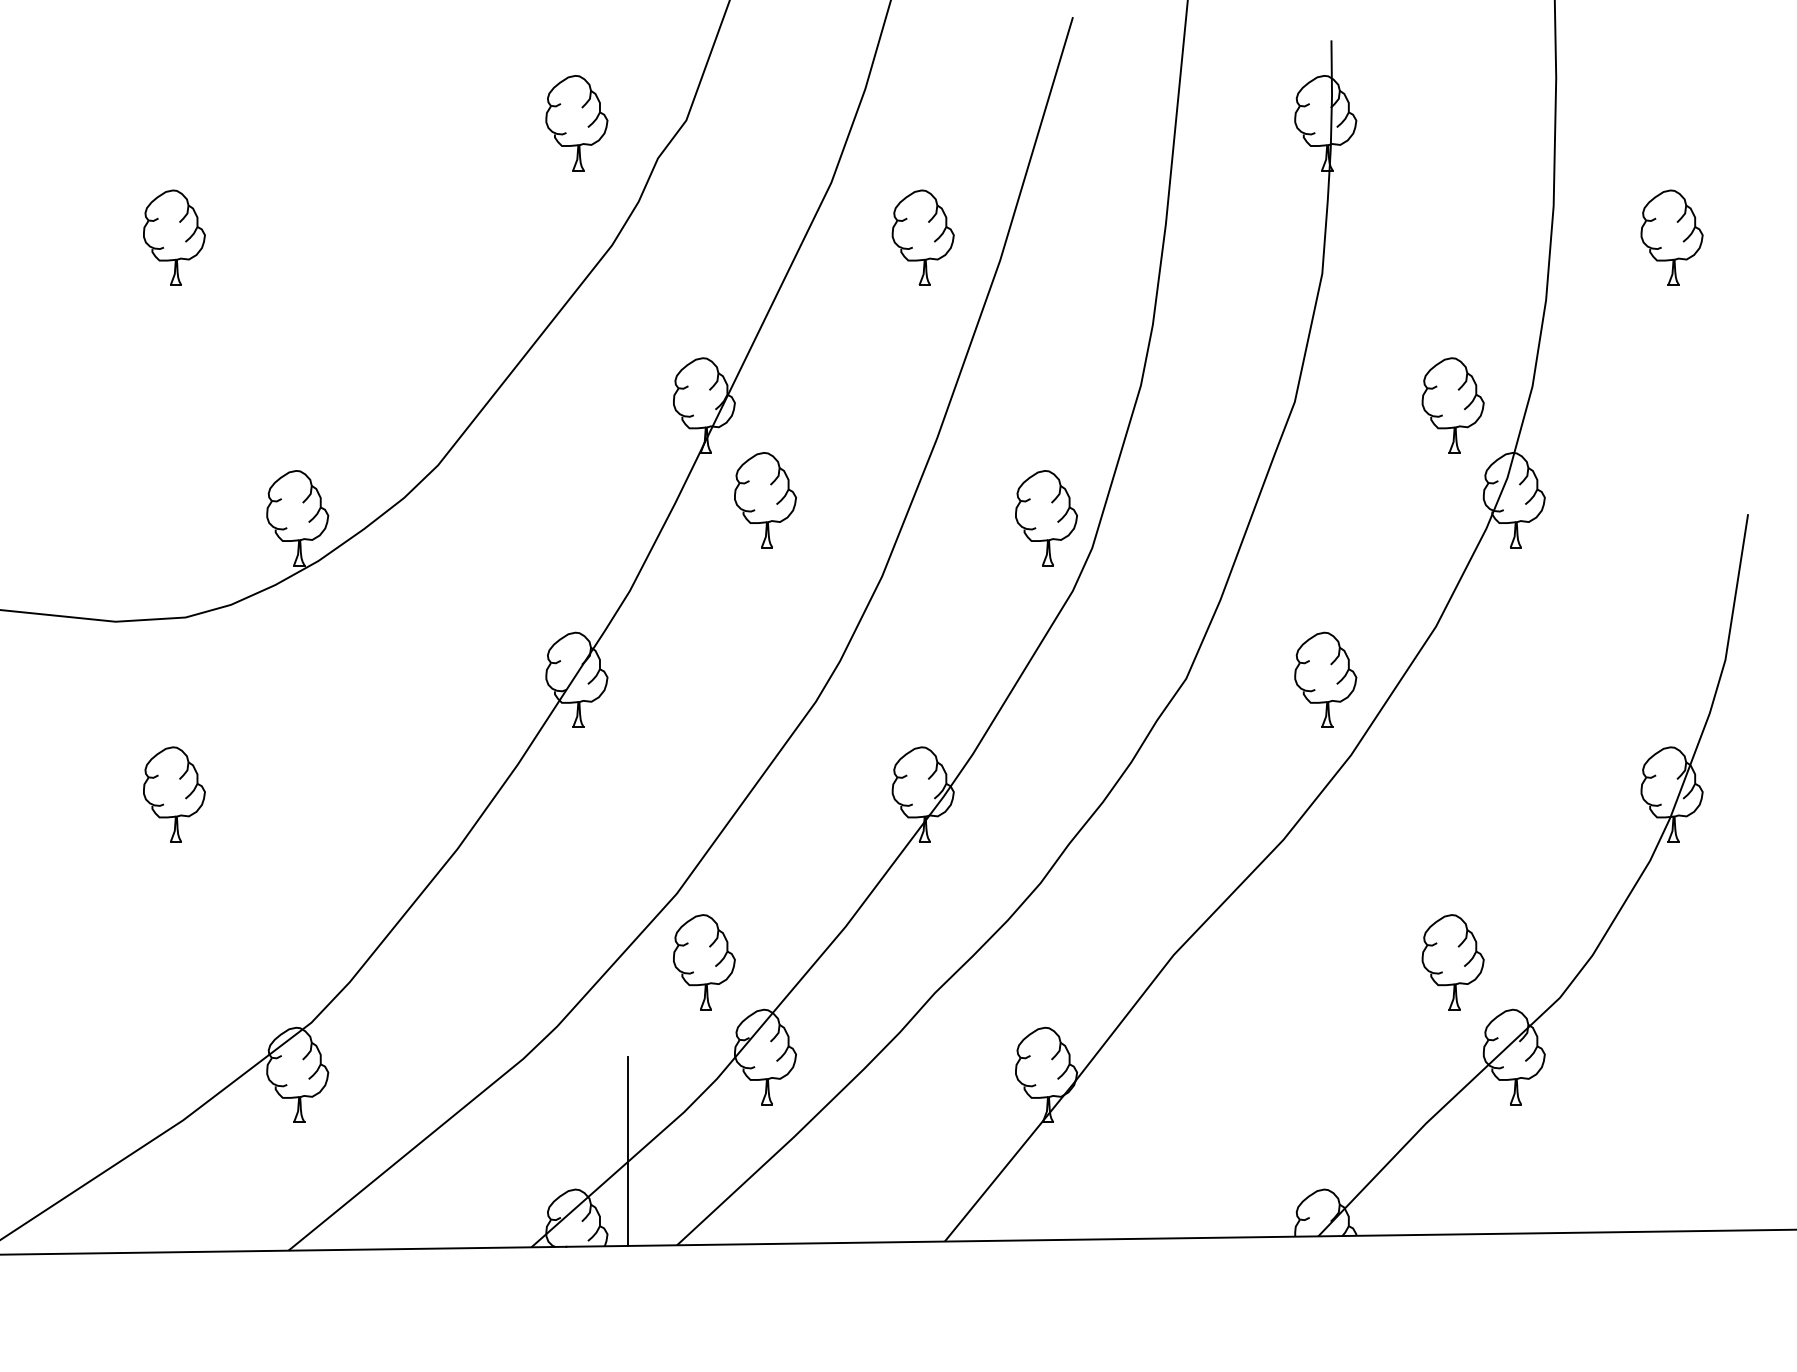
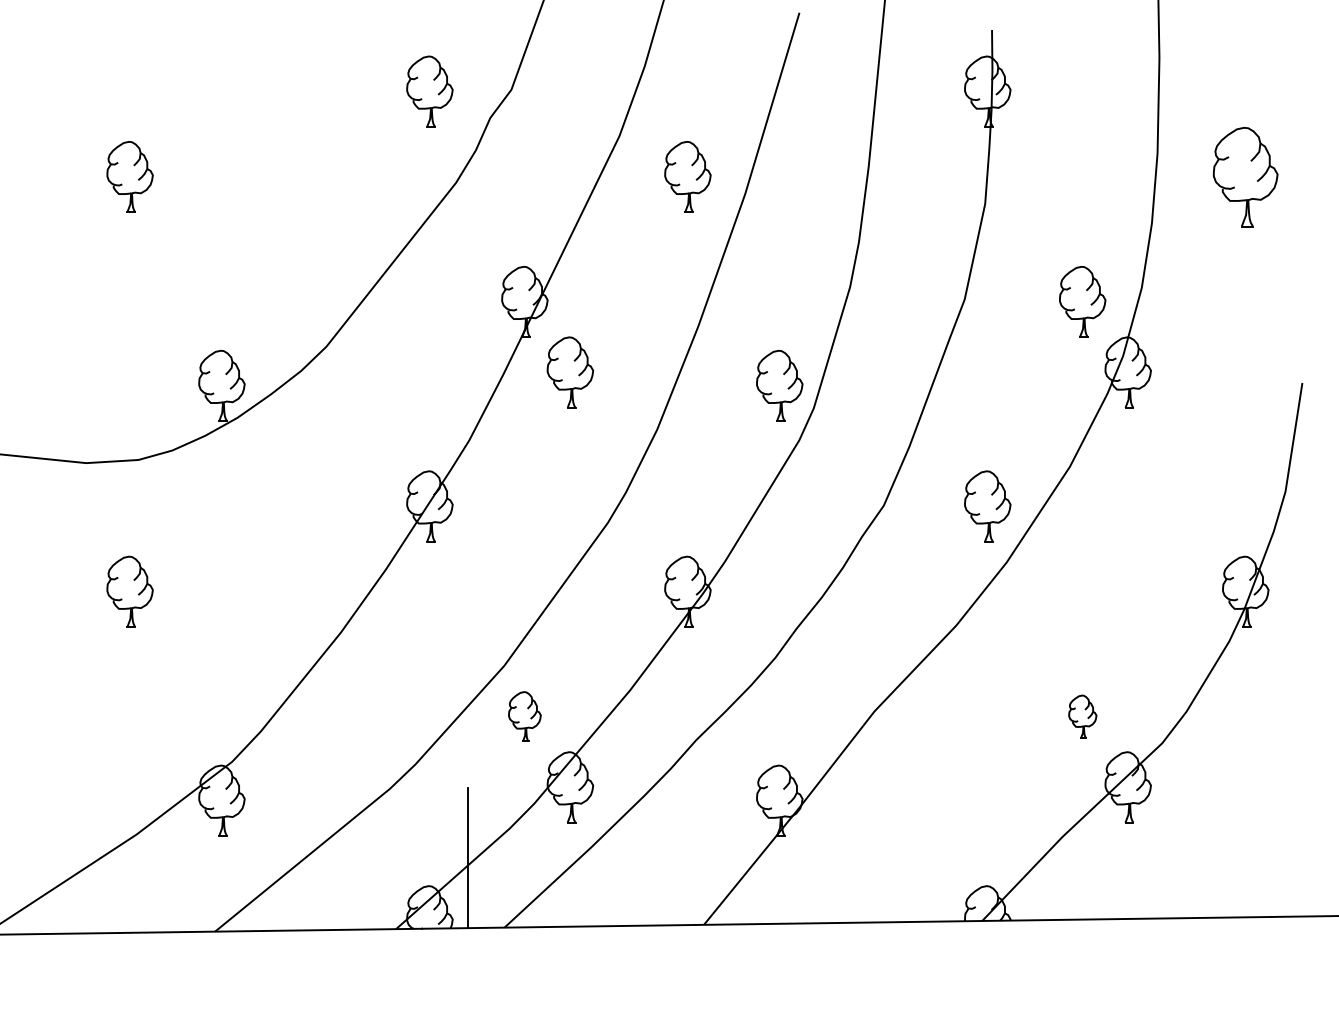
part: (1671, 236) -> (1245, 176), size x1.4
part: (703, 961) -> (524, 716), size x0.7
part: (1452, 961) -> (1082, 716), size x0.6

